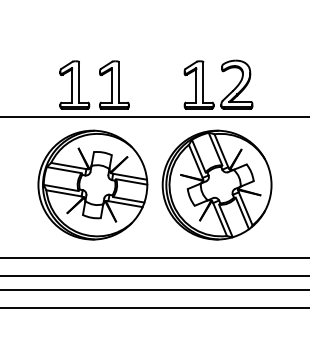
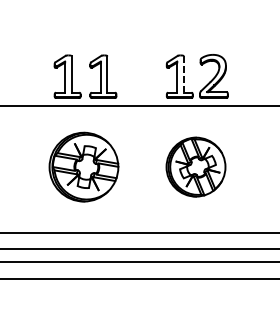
line: (203, 82) -> (183, 74), solid -> dashed
part: (92, 184) -> (83, 166), size x0.7
part: (216, 184) -> (195, 166), size x0.6

